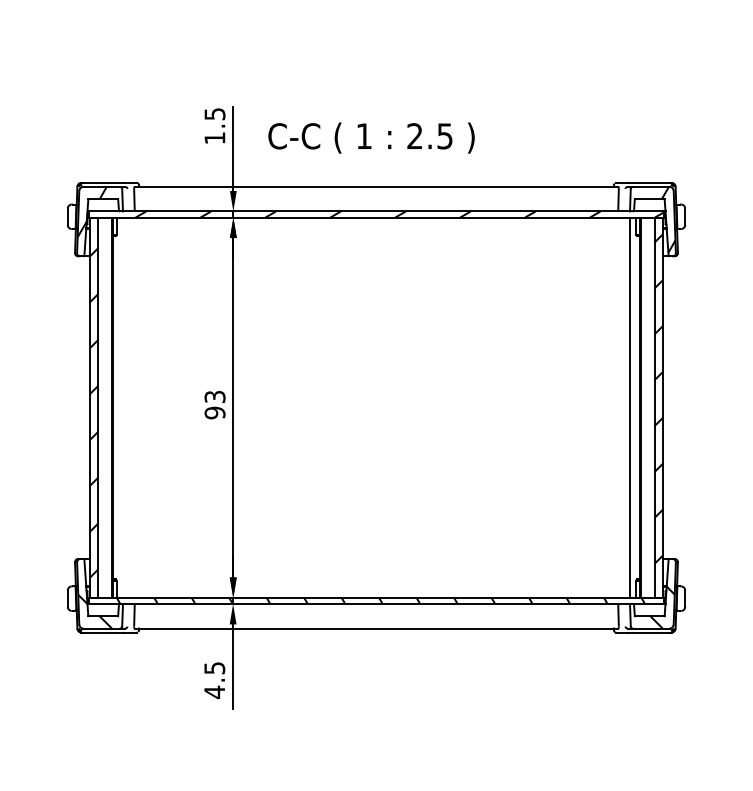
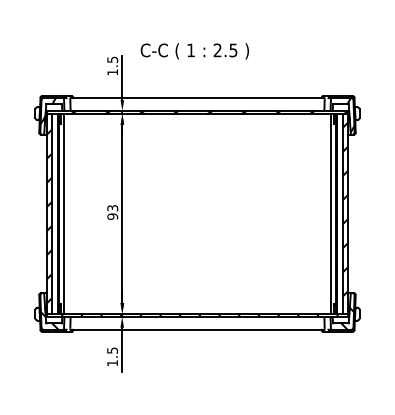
text: (370, 138) -> (194, 51), moved
line: (123, 406) -> (64, 213), added
text: (214, 690) -> (112, 362), 4.5 -> 1.5

